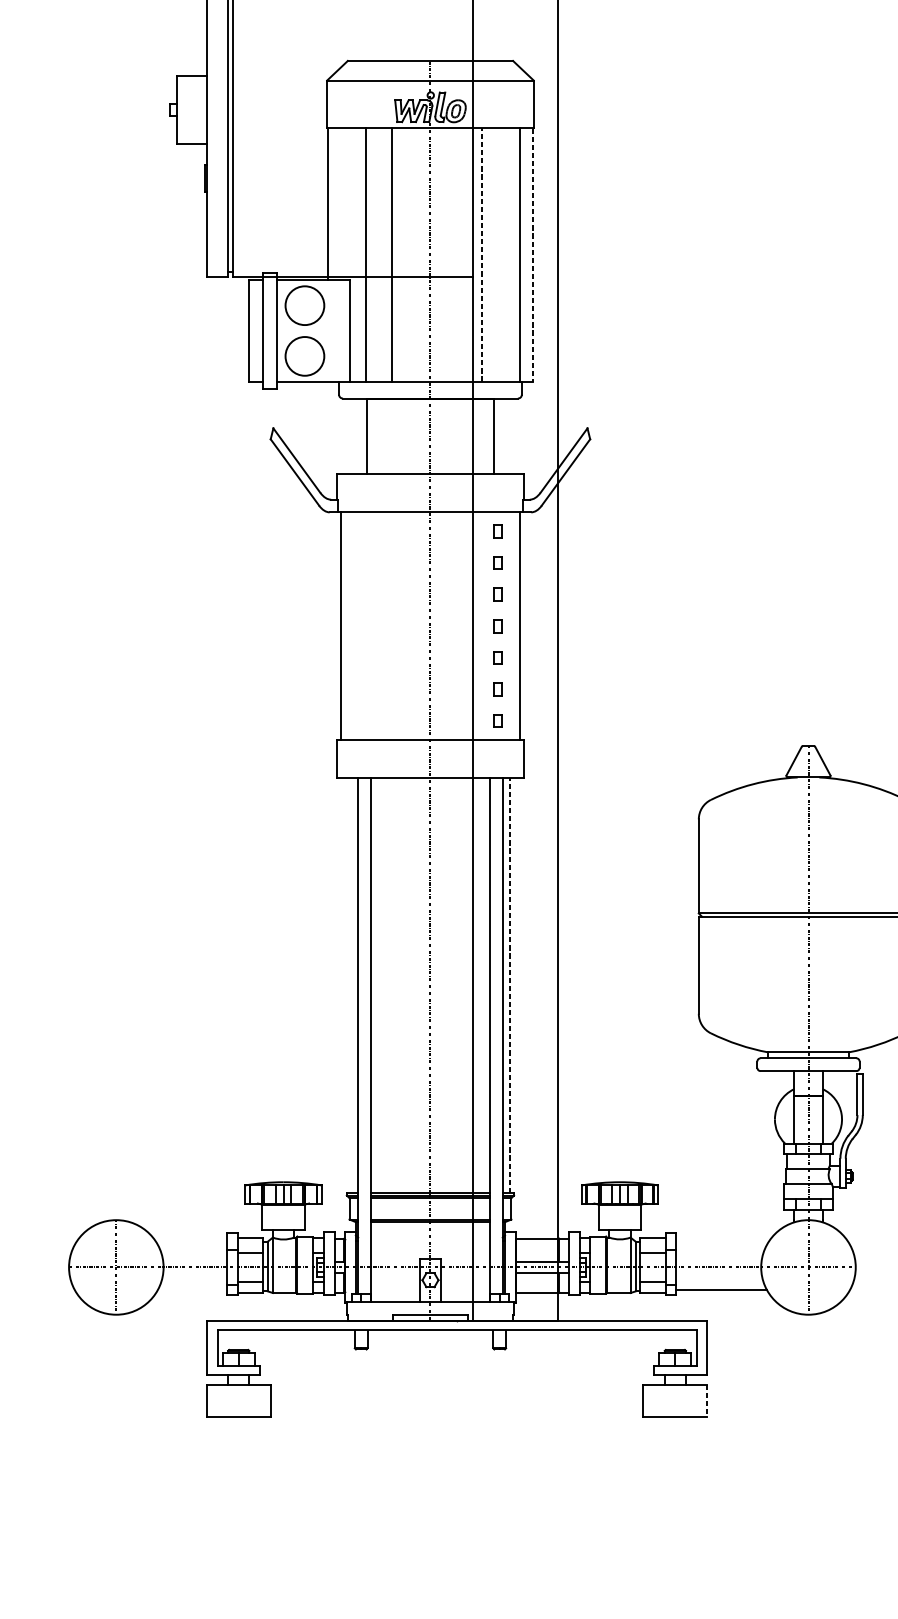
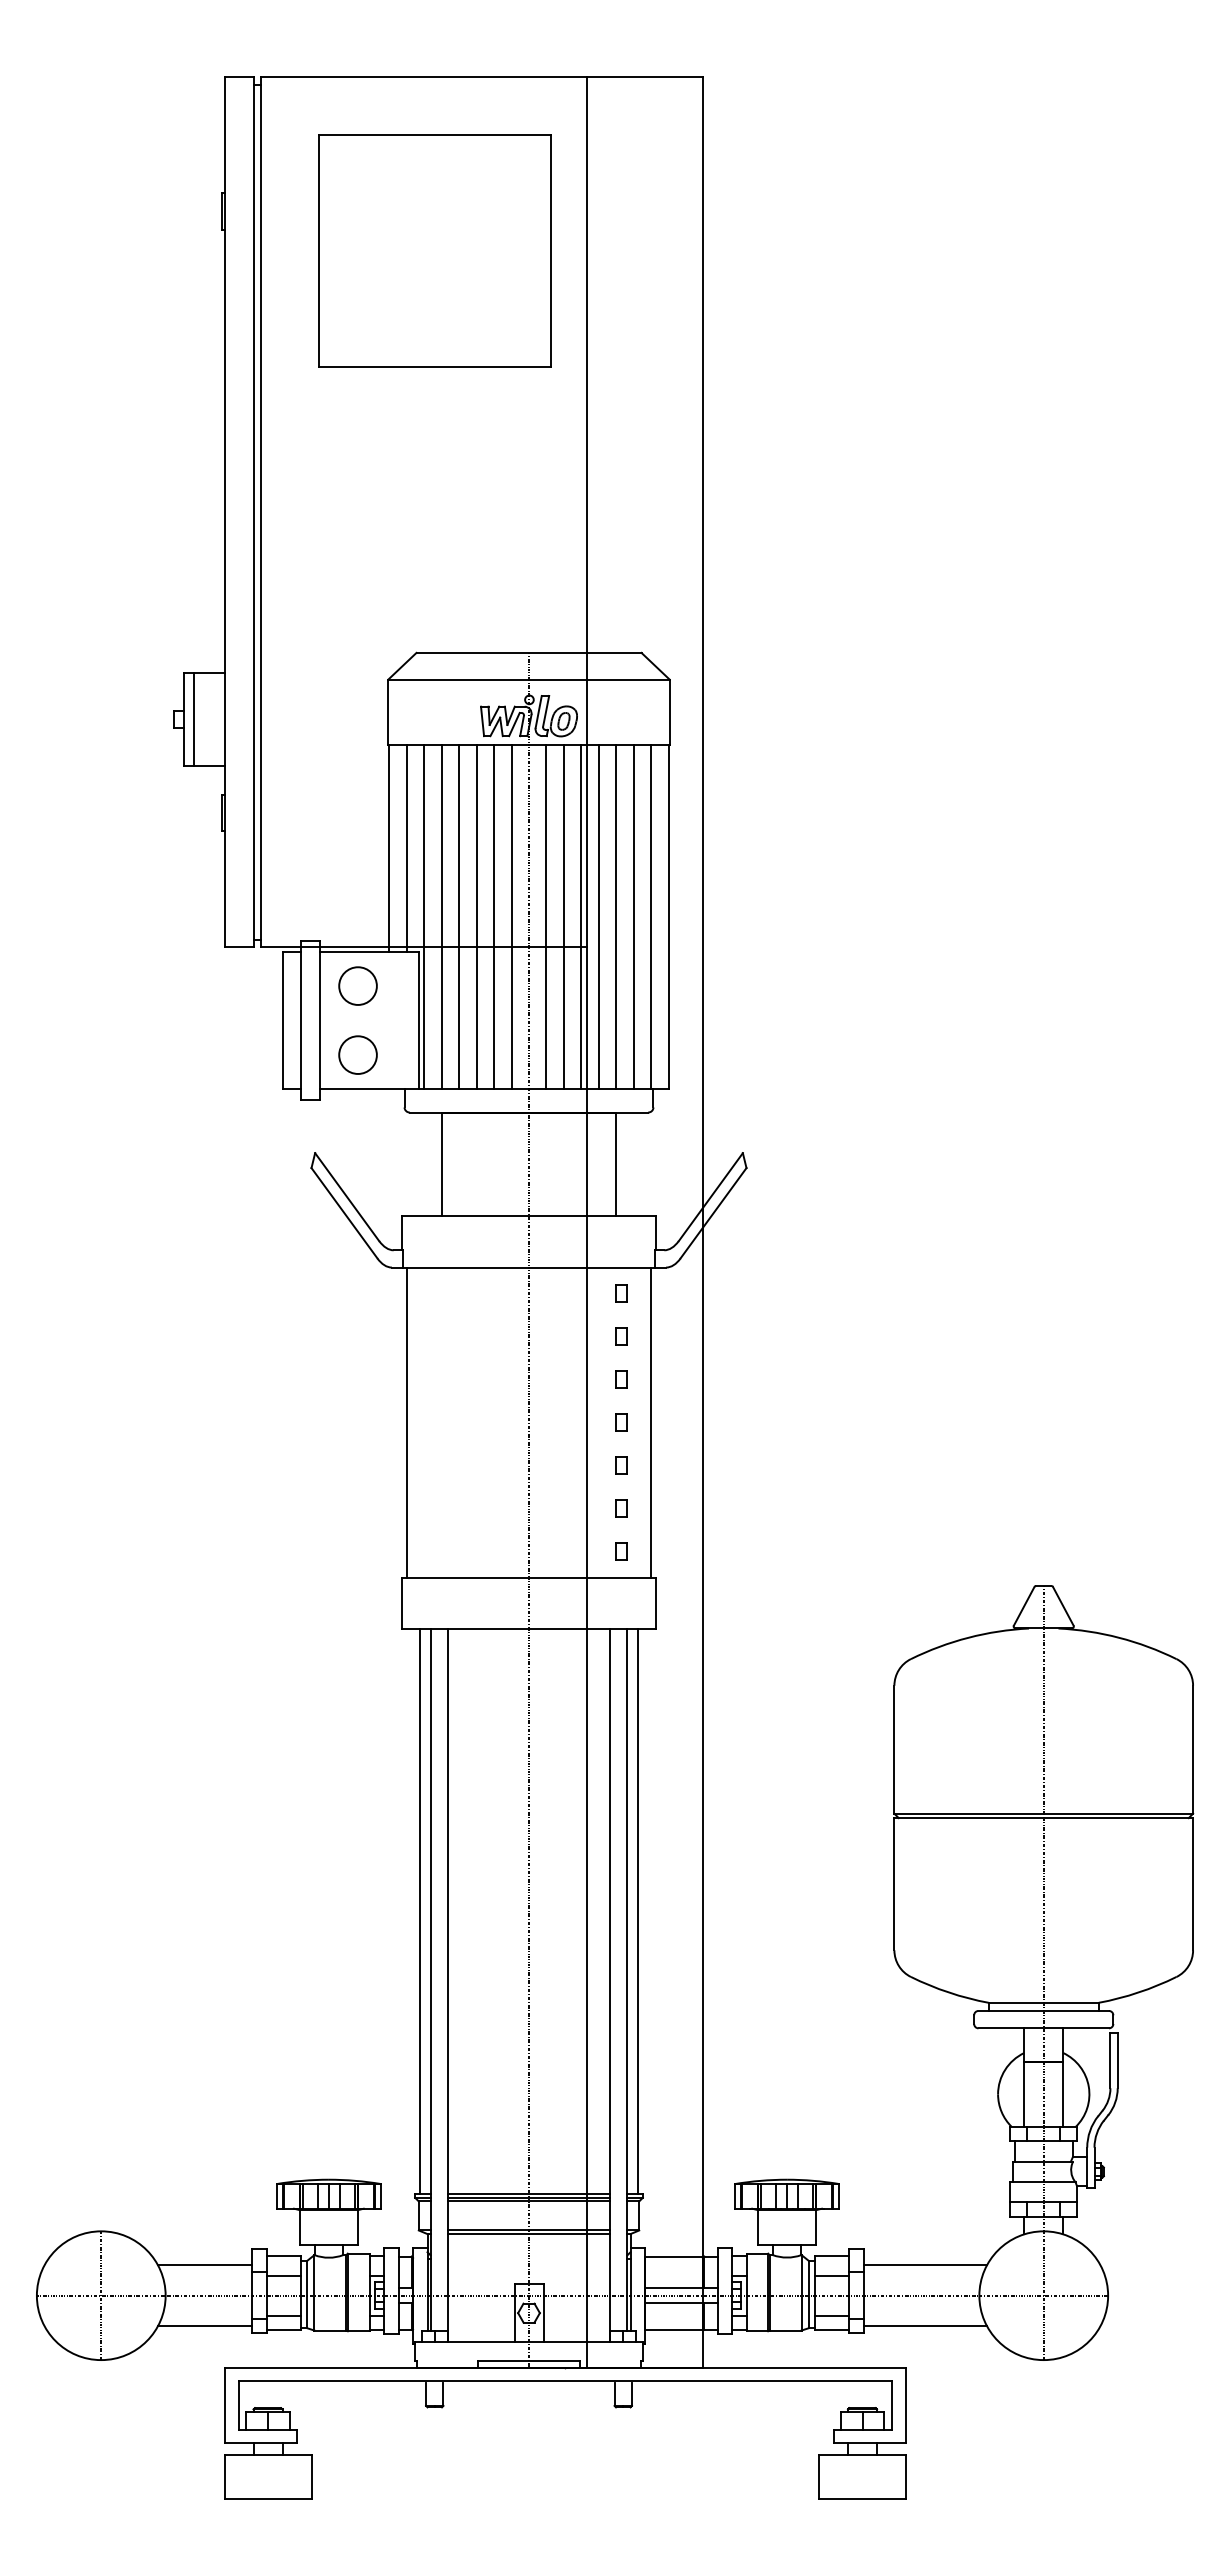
line: (184, 109) -> (194, 719), added
line: (340, 203) -> (406, 847), added
line: (353, 254) -> (424, 916), added
line: (379, 254) -> (459, 916), added
line: (405, 254) -> (494, 916), added
line: (417, 254) -> (511, 916), added
line: (443, 254) -> (546, 916), added
line: (455, 254) -> (563, 916), added
line: (469, 254) -> (581, 916), added
line: (481, 254) -> (598, 916), dashed -> solid
line: (494, 254) -> (616, 916), added
line: (507, 254) -> (633, 916), added
line: (532, 255) -> (668, 917), dashed -> solid
circle: (304, 305) -> (357, 985), size x0.71
circle: (304, 355) -> (357, 1054), size x0.71
line: (350, 985) -> (420, 1911), added
line: (510, 985) -> (637, 1911), dashed -> solid
line: (192, 1244) -> (204, 2264), added
line: (721, 1244) -> (925, 2264), added
line: (192, 1290) -> (204, 2326), added
line: (707, 1400) -> (906, 2476), dashed -> solid

